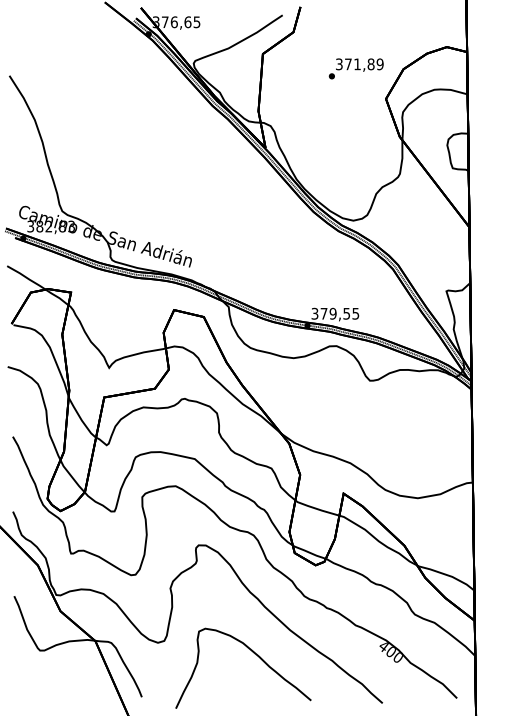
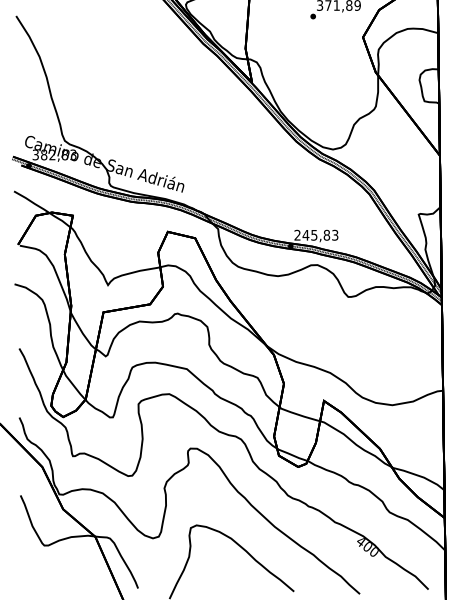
text: (335, 313) -> (316, 235), 379,55 -> 245,83

